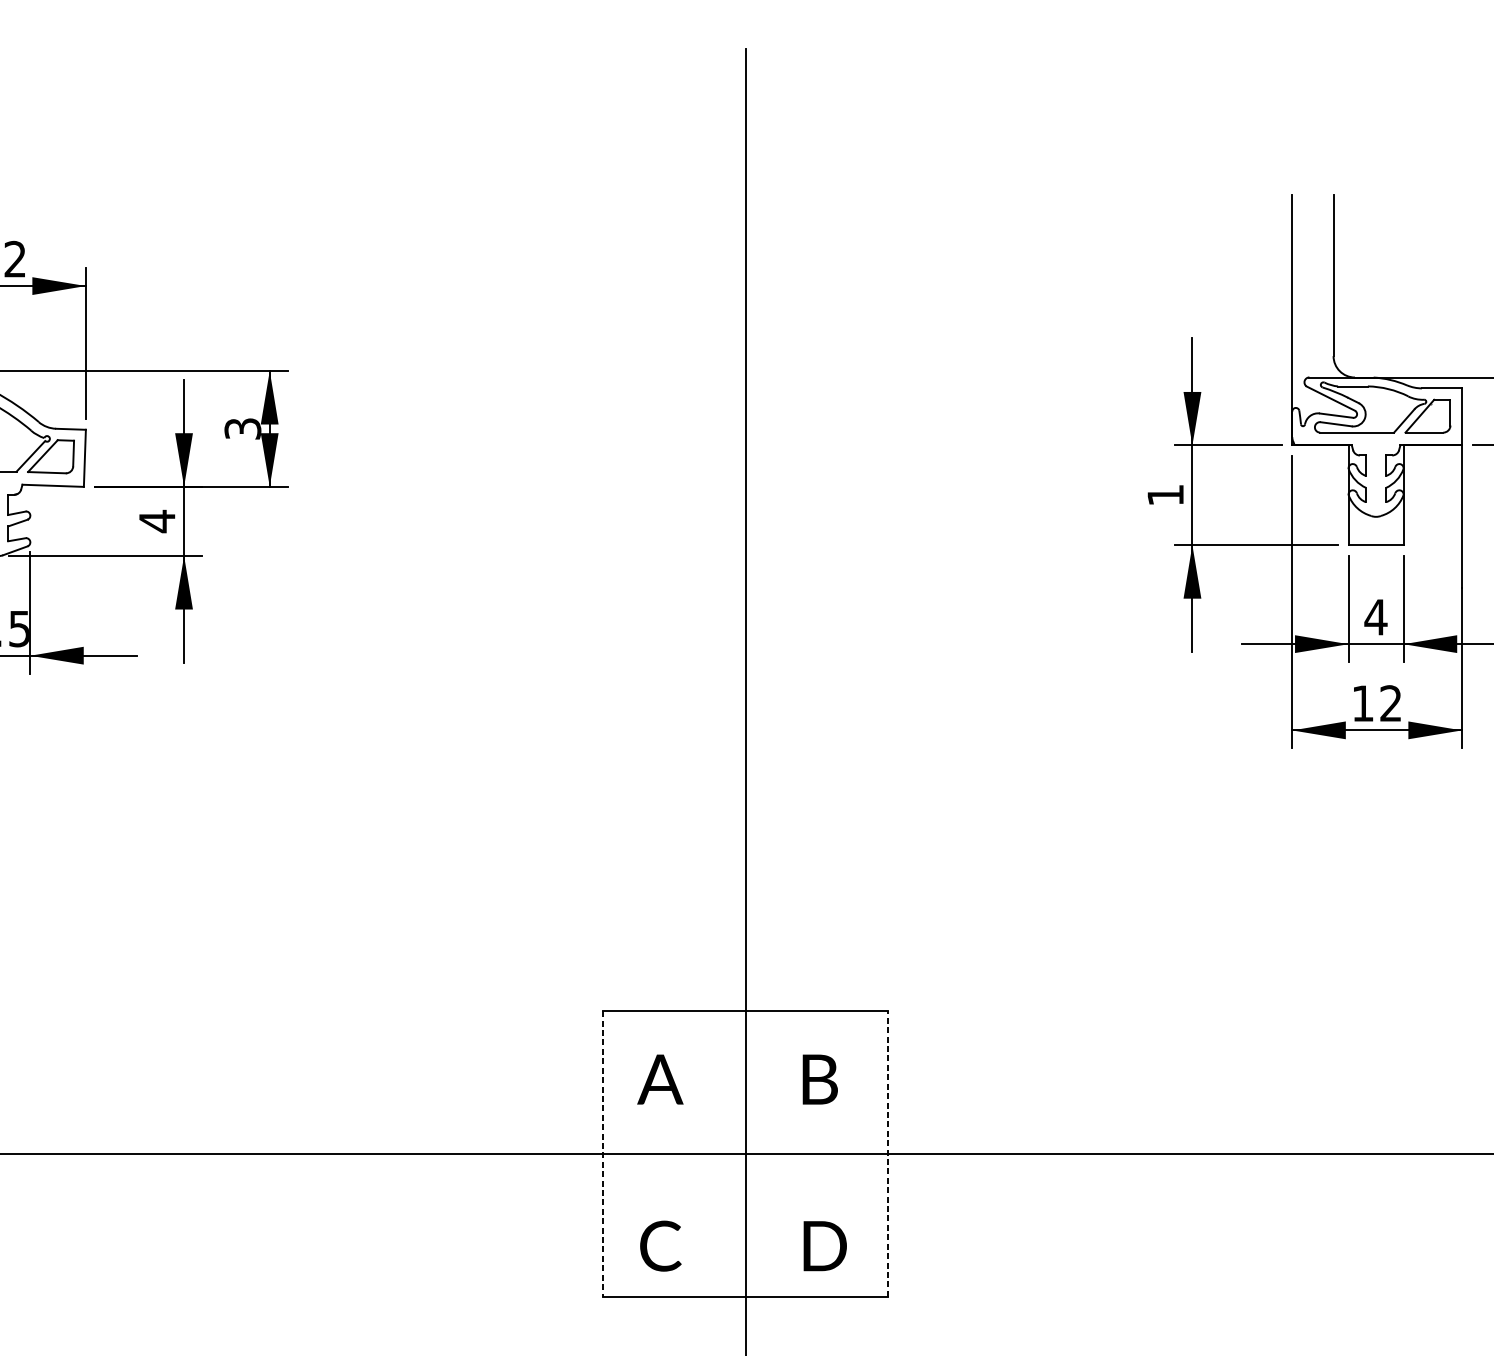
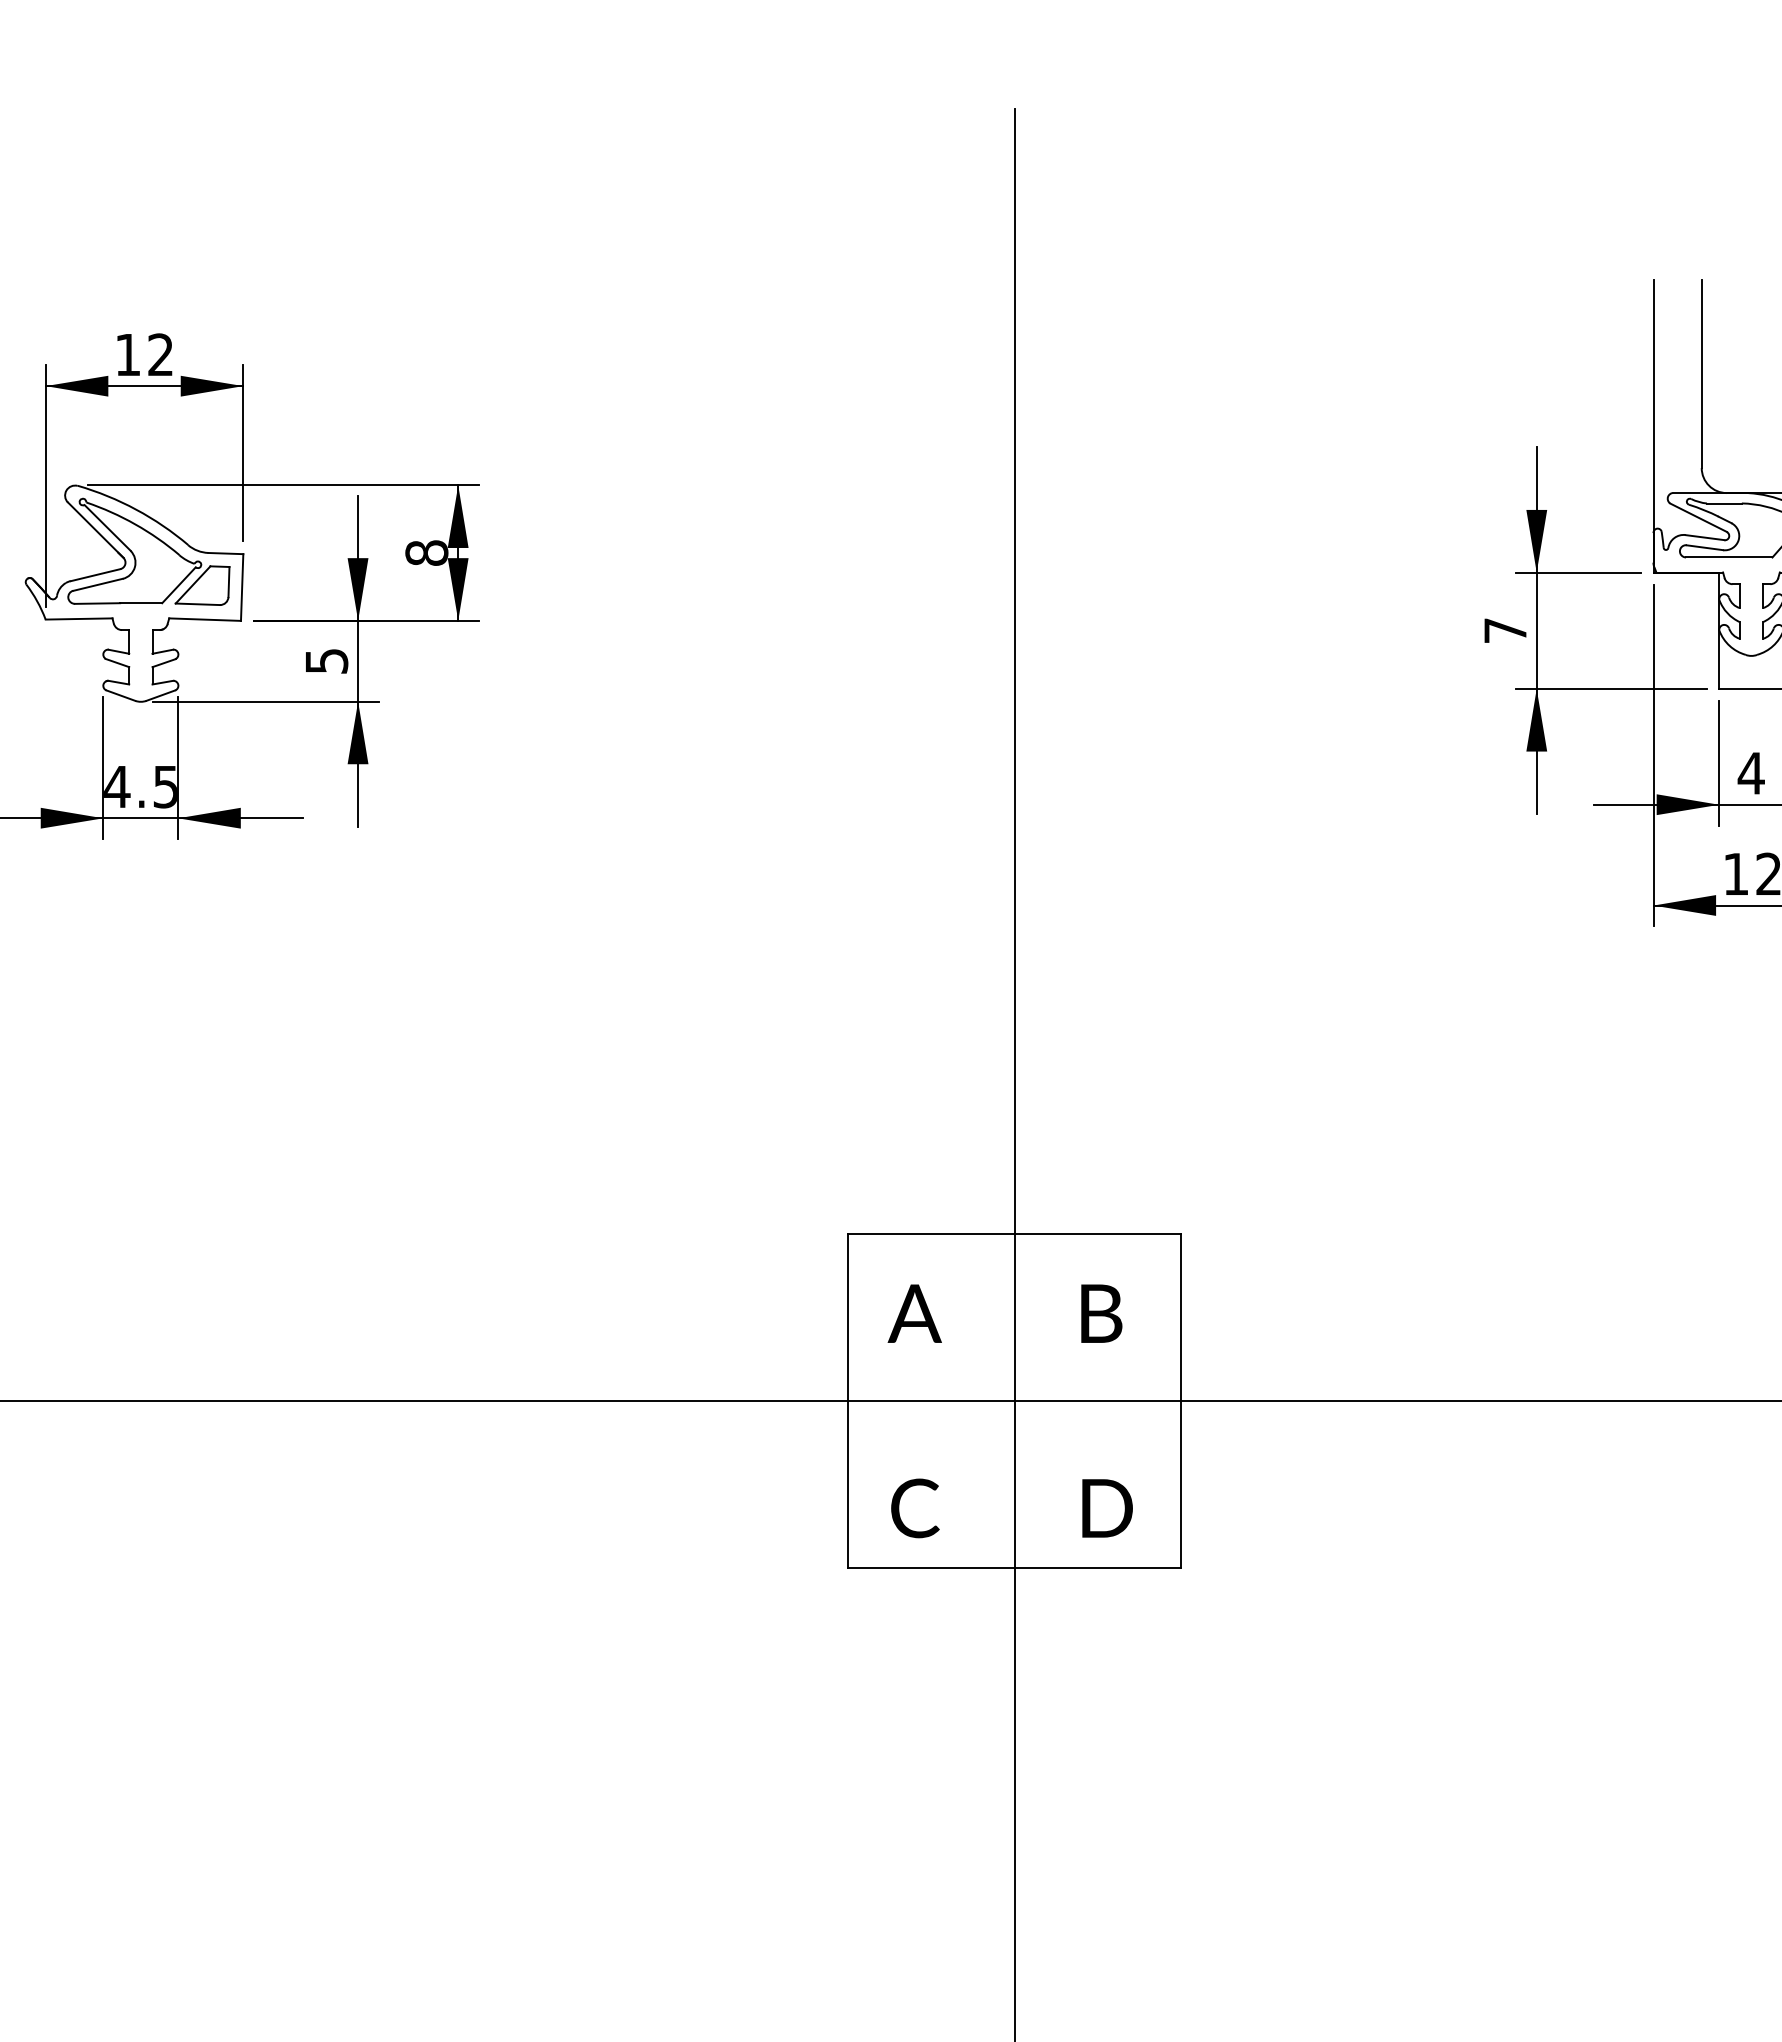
text: (242, 428) -> (426, 552), 3 -> 8
text: (1165, 495) -> (1505, 630), 1 -> 7
text: (157, 521) -> (327, 661), 4 -> 5
line: (602, 1153) -> (847, 1400), dashed -> solid
line: (888, 1153) -> (1181, 1400), dashed -> solid

